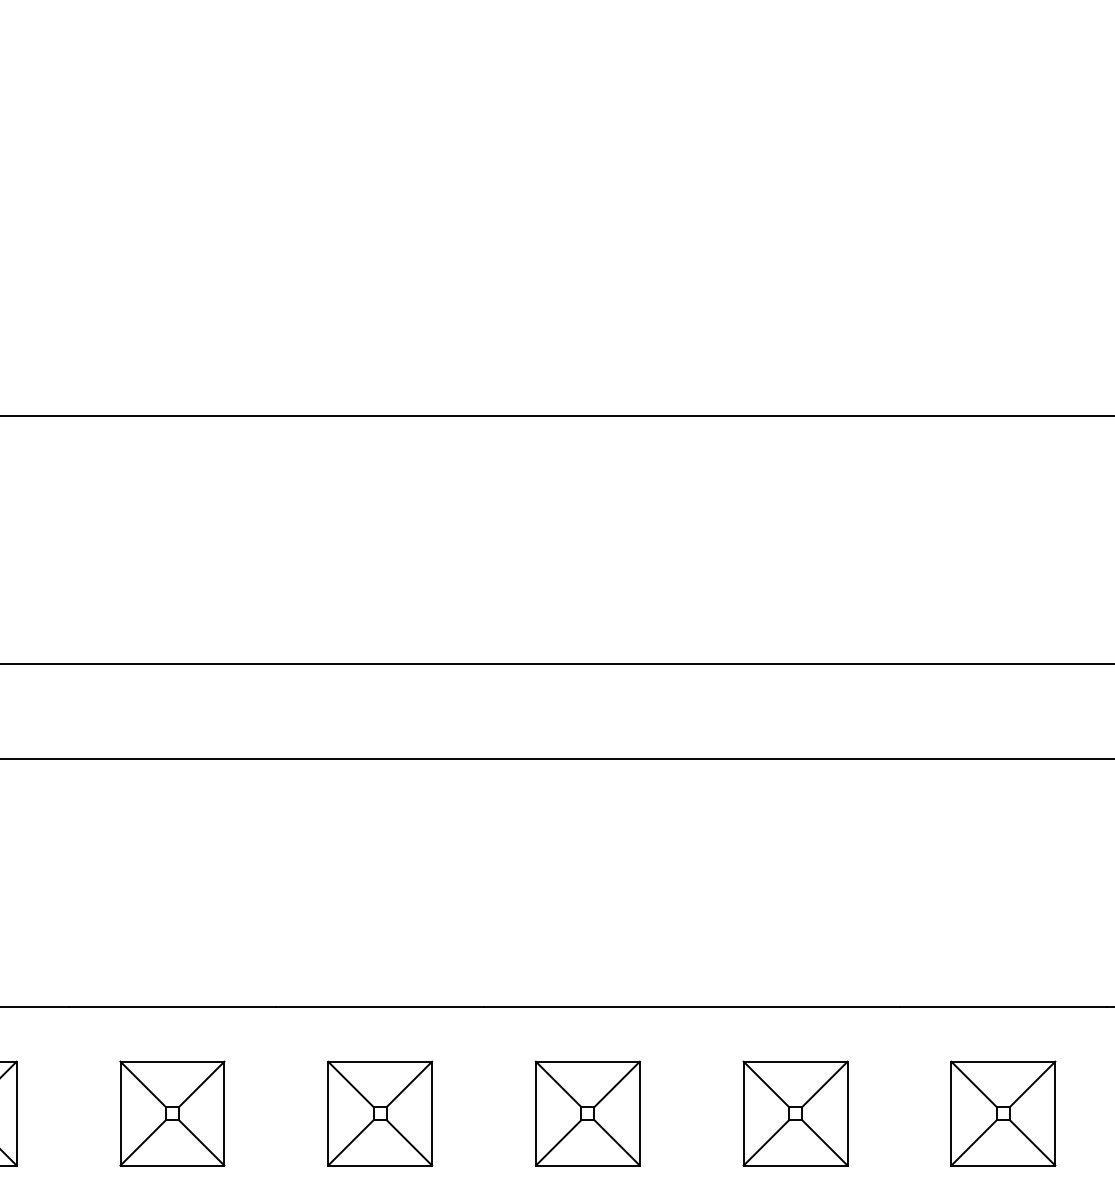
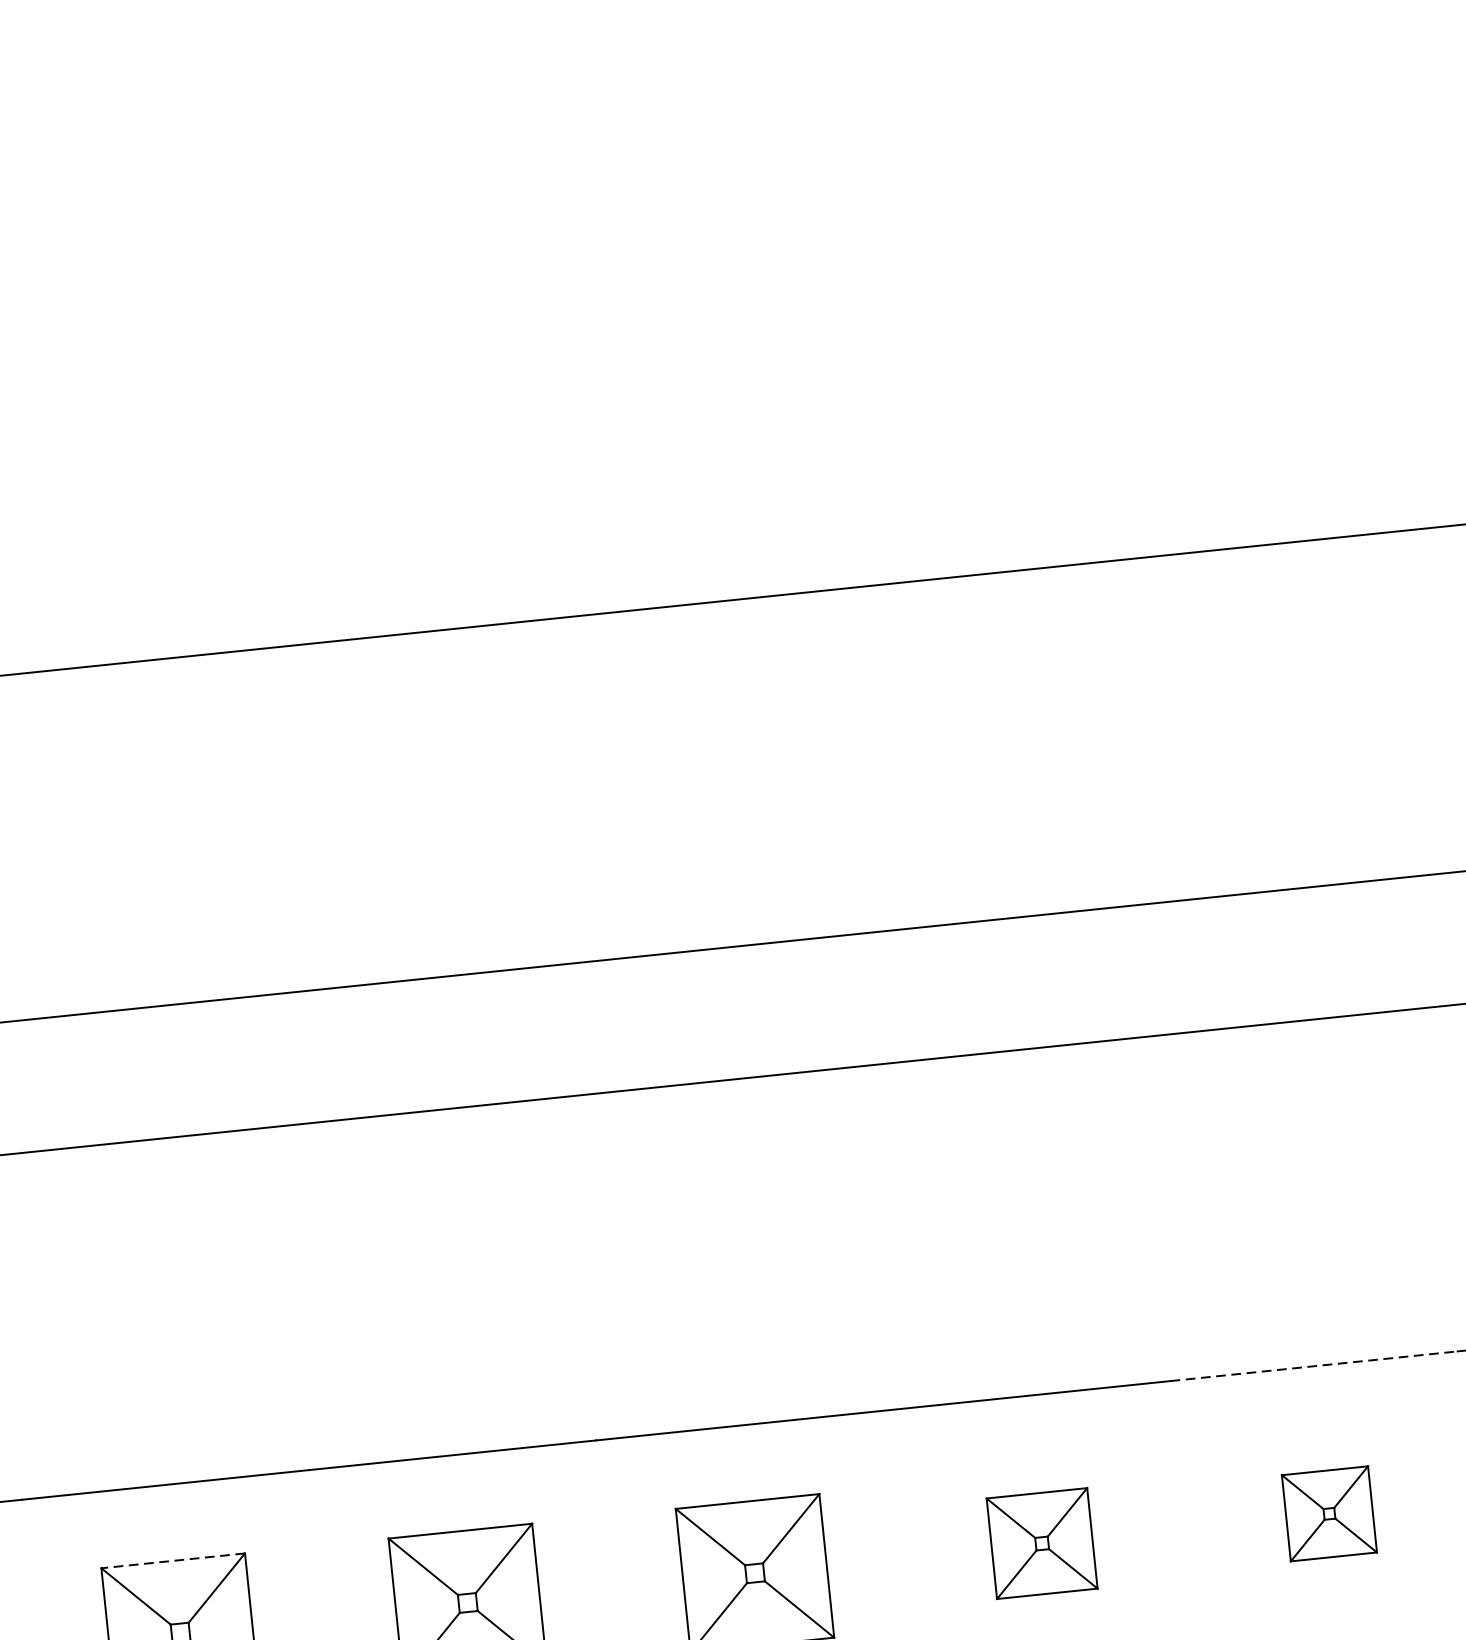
line: (1003, 1006) -> (1314, 1365), solid -> dashed
line: (172, 1061) -> (173, 1560), solid -> dashed
part: (795, 1113) -> (1041, 1543), size x0.7
part: (1003, 1113) -> (1329, 1513), size x0.6

